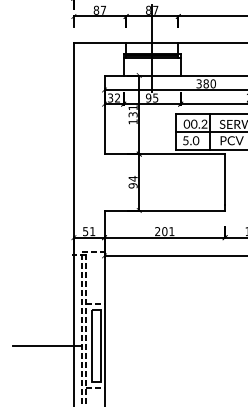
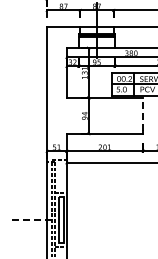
line: (225, 178) -> (143, 113), solid -> dashed
line: (47, 346) -> (30, 220), solid -> dashed

